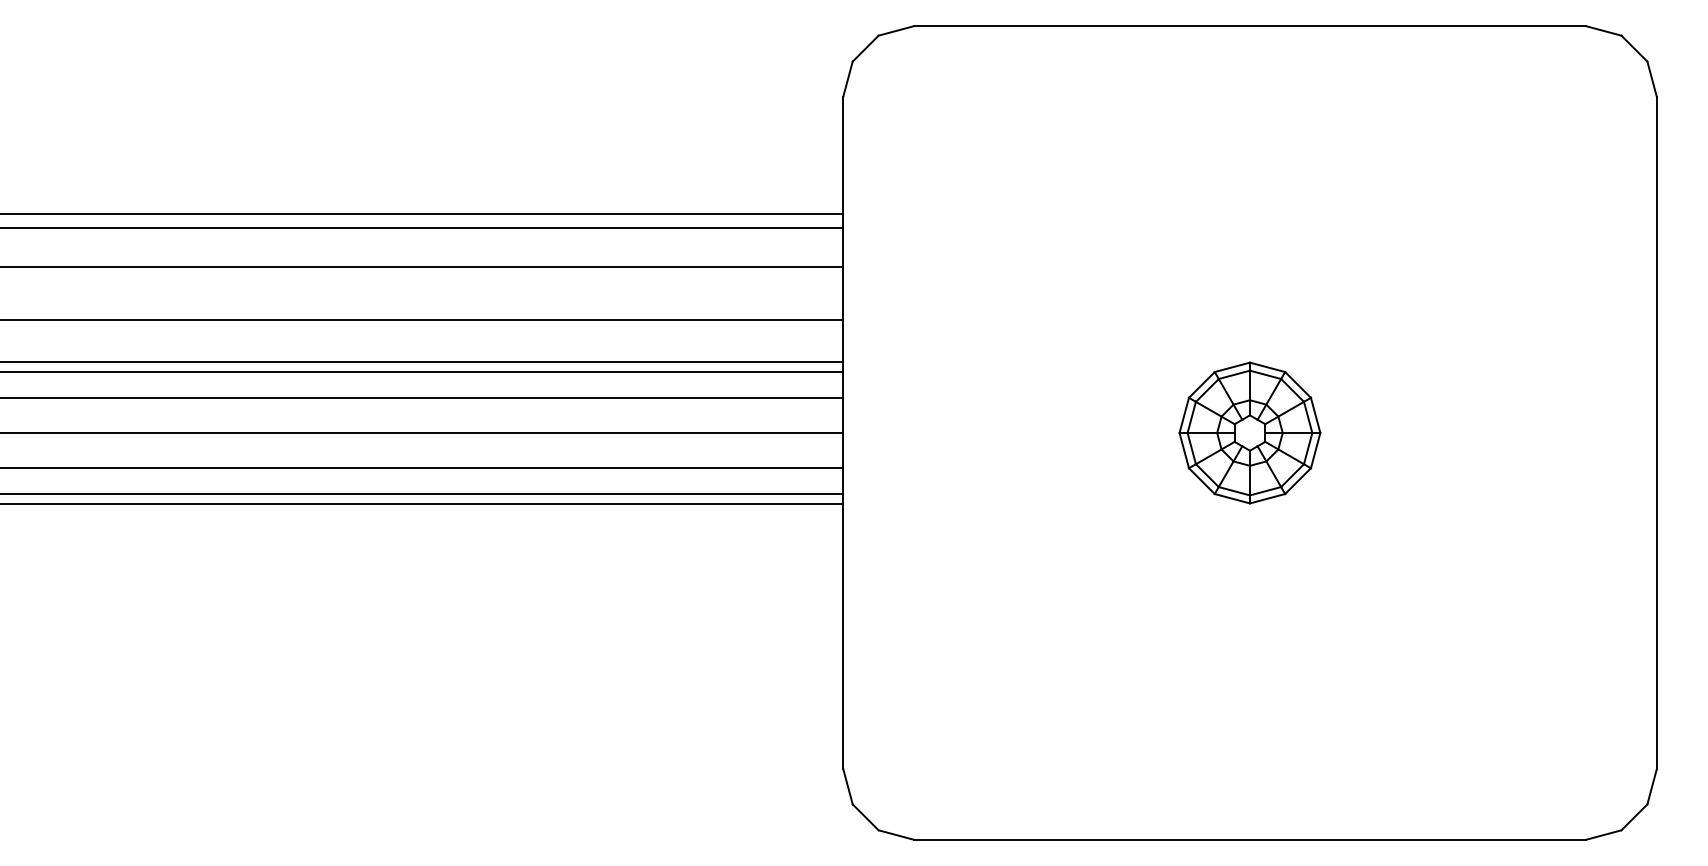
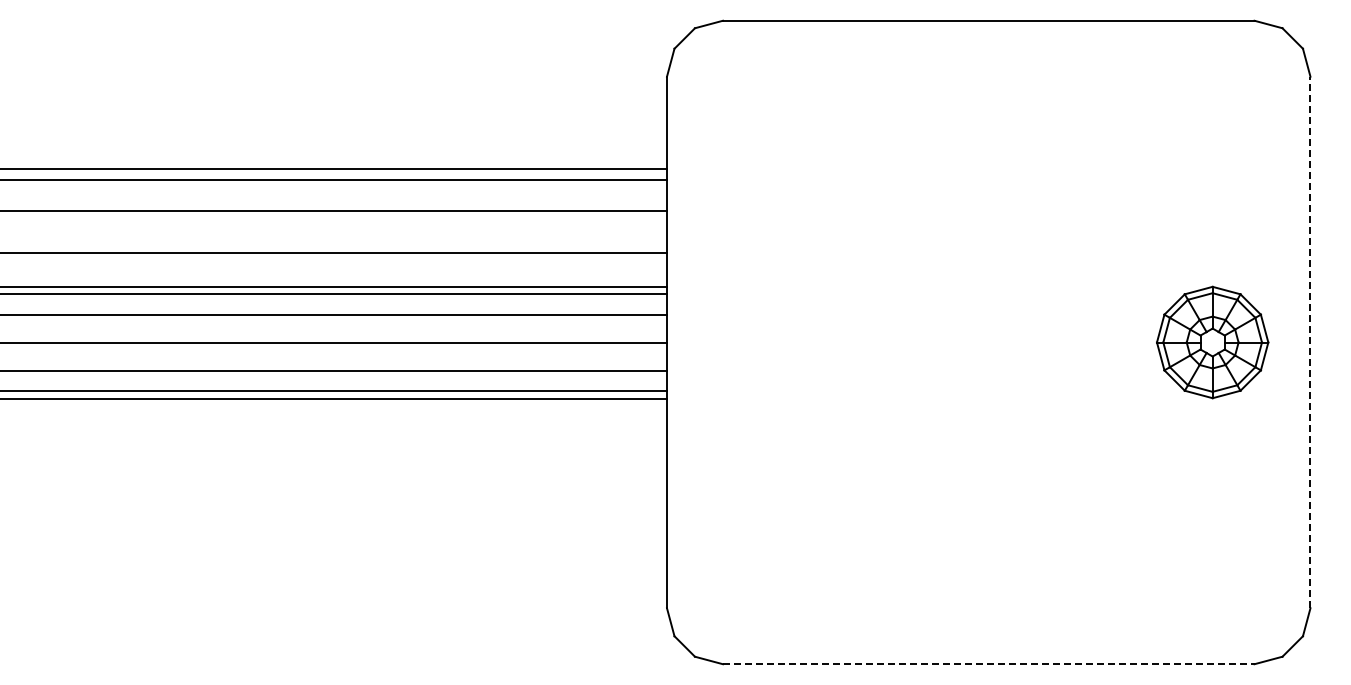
part: (1249, 433) -> (1212, 342), moved
line: (1656, 433) -> (1310, 342), solid -> dashed
line: (1249, 840) -> (988, 664), solid -> dashed

